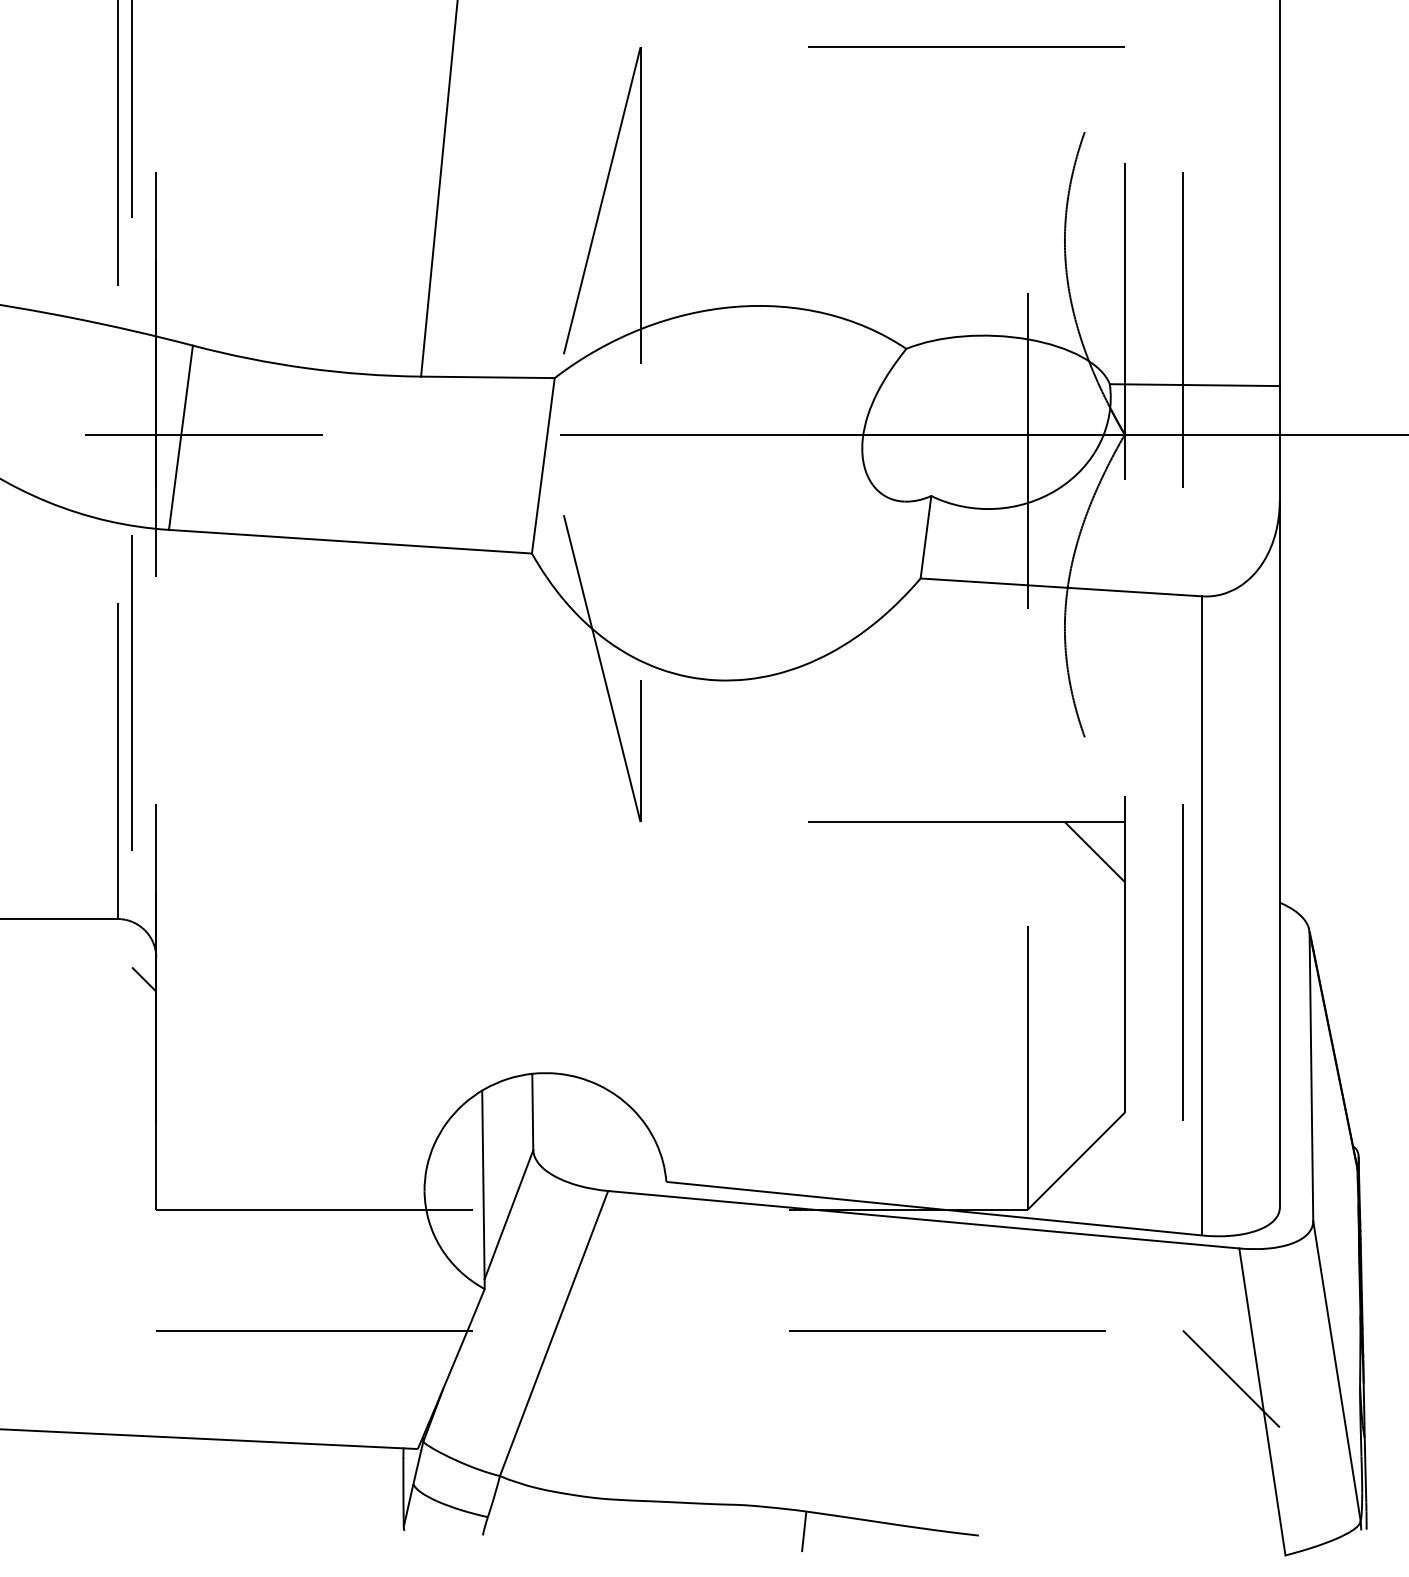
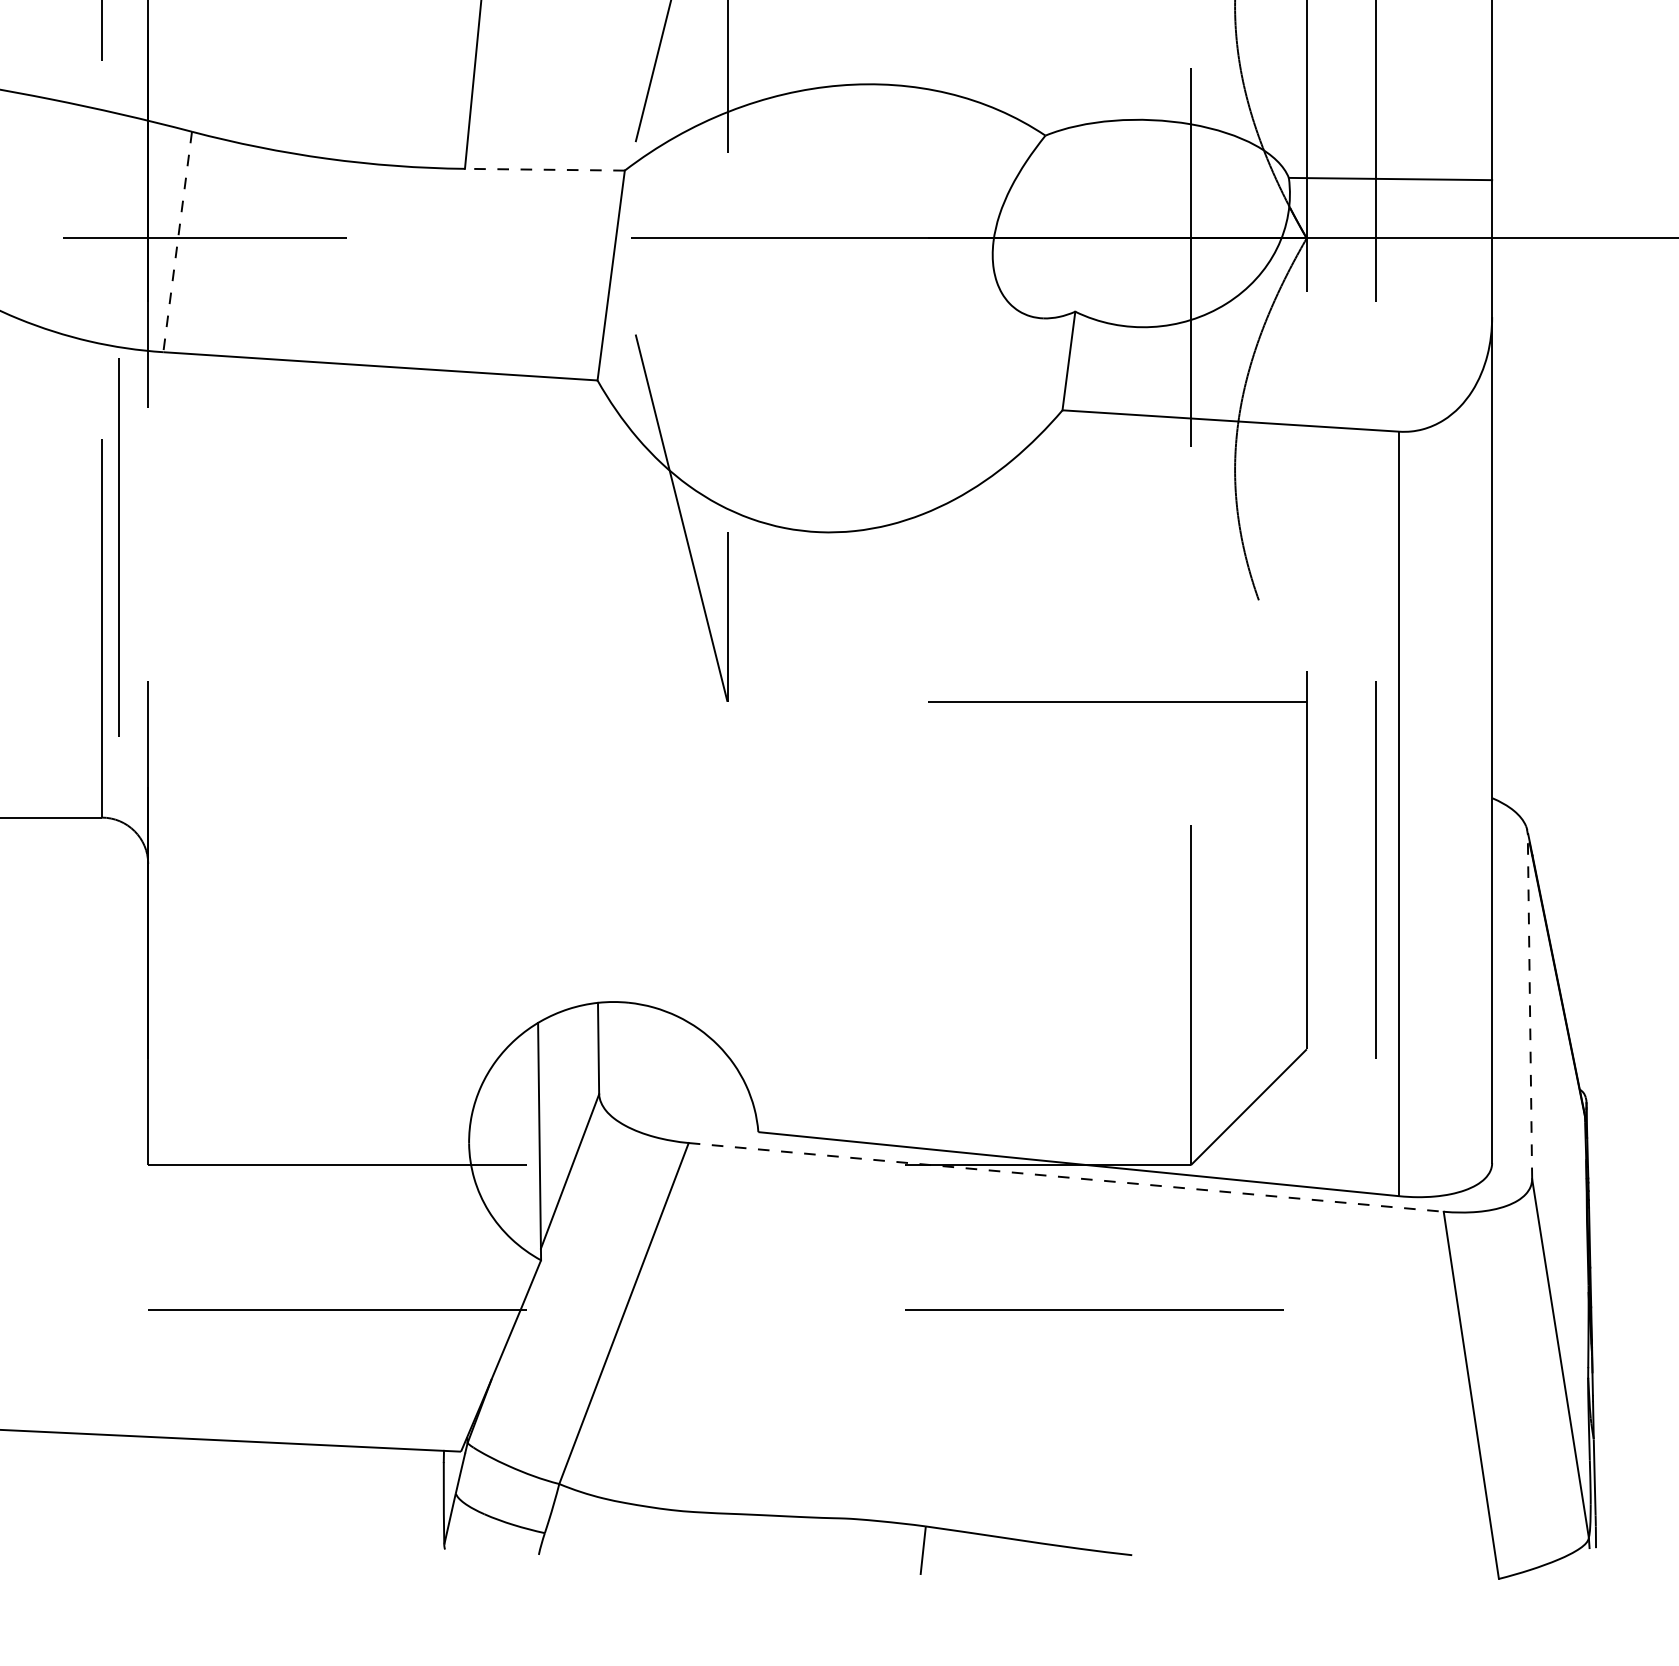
line: (487, 377) -> (544, 169), solid -> dashed
line: (180, 437) -> (177, 241), solid -> dashed
line: (1094, 852) -> (1270, 738), removed
line: (144, 979) -> (134, 890), removed
line: (1311, 1076) -> (1530, 1006), solid -> dashed
line: (923, 1219) -> (1065, 1177), solid -> dashed
line: (1230, 1378) -> (1433, 1367), removed

